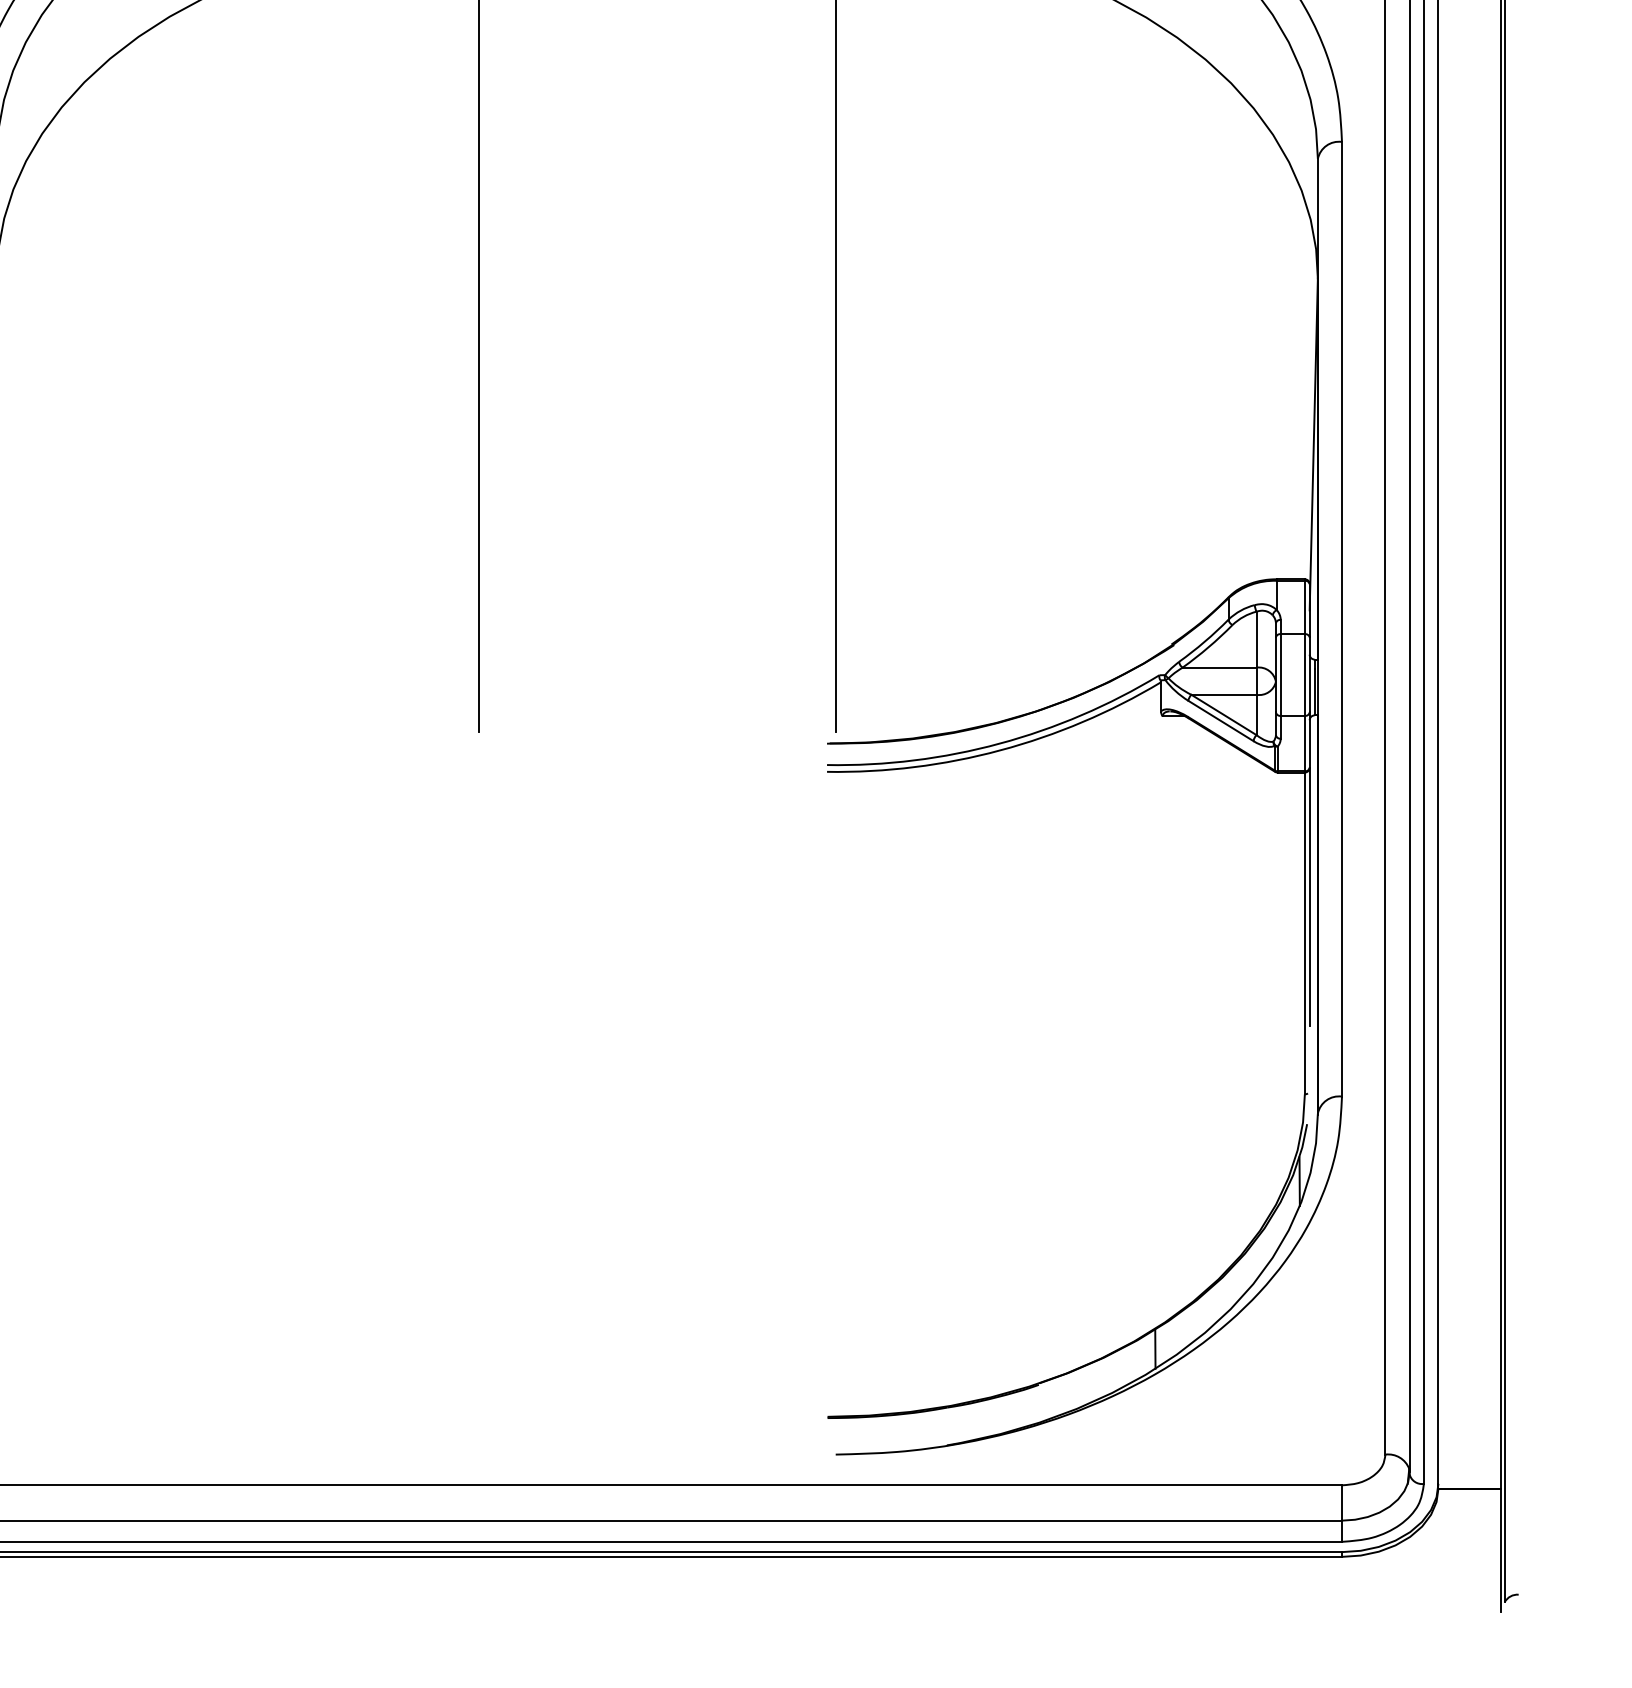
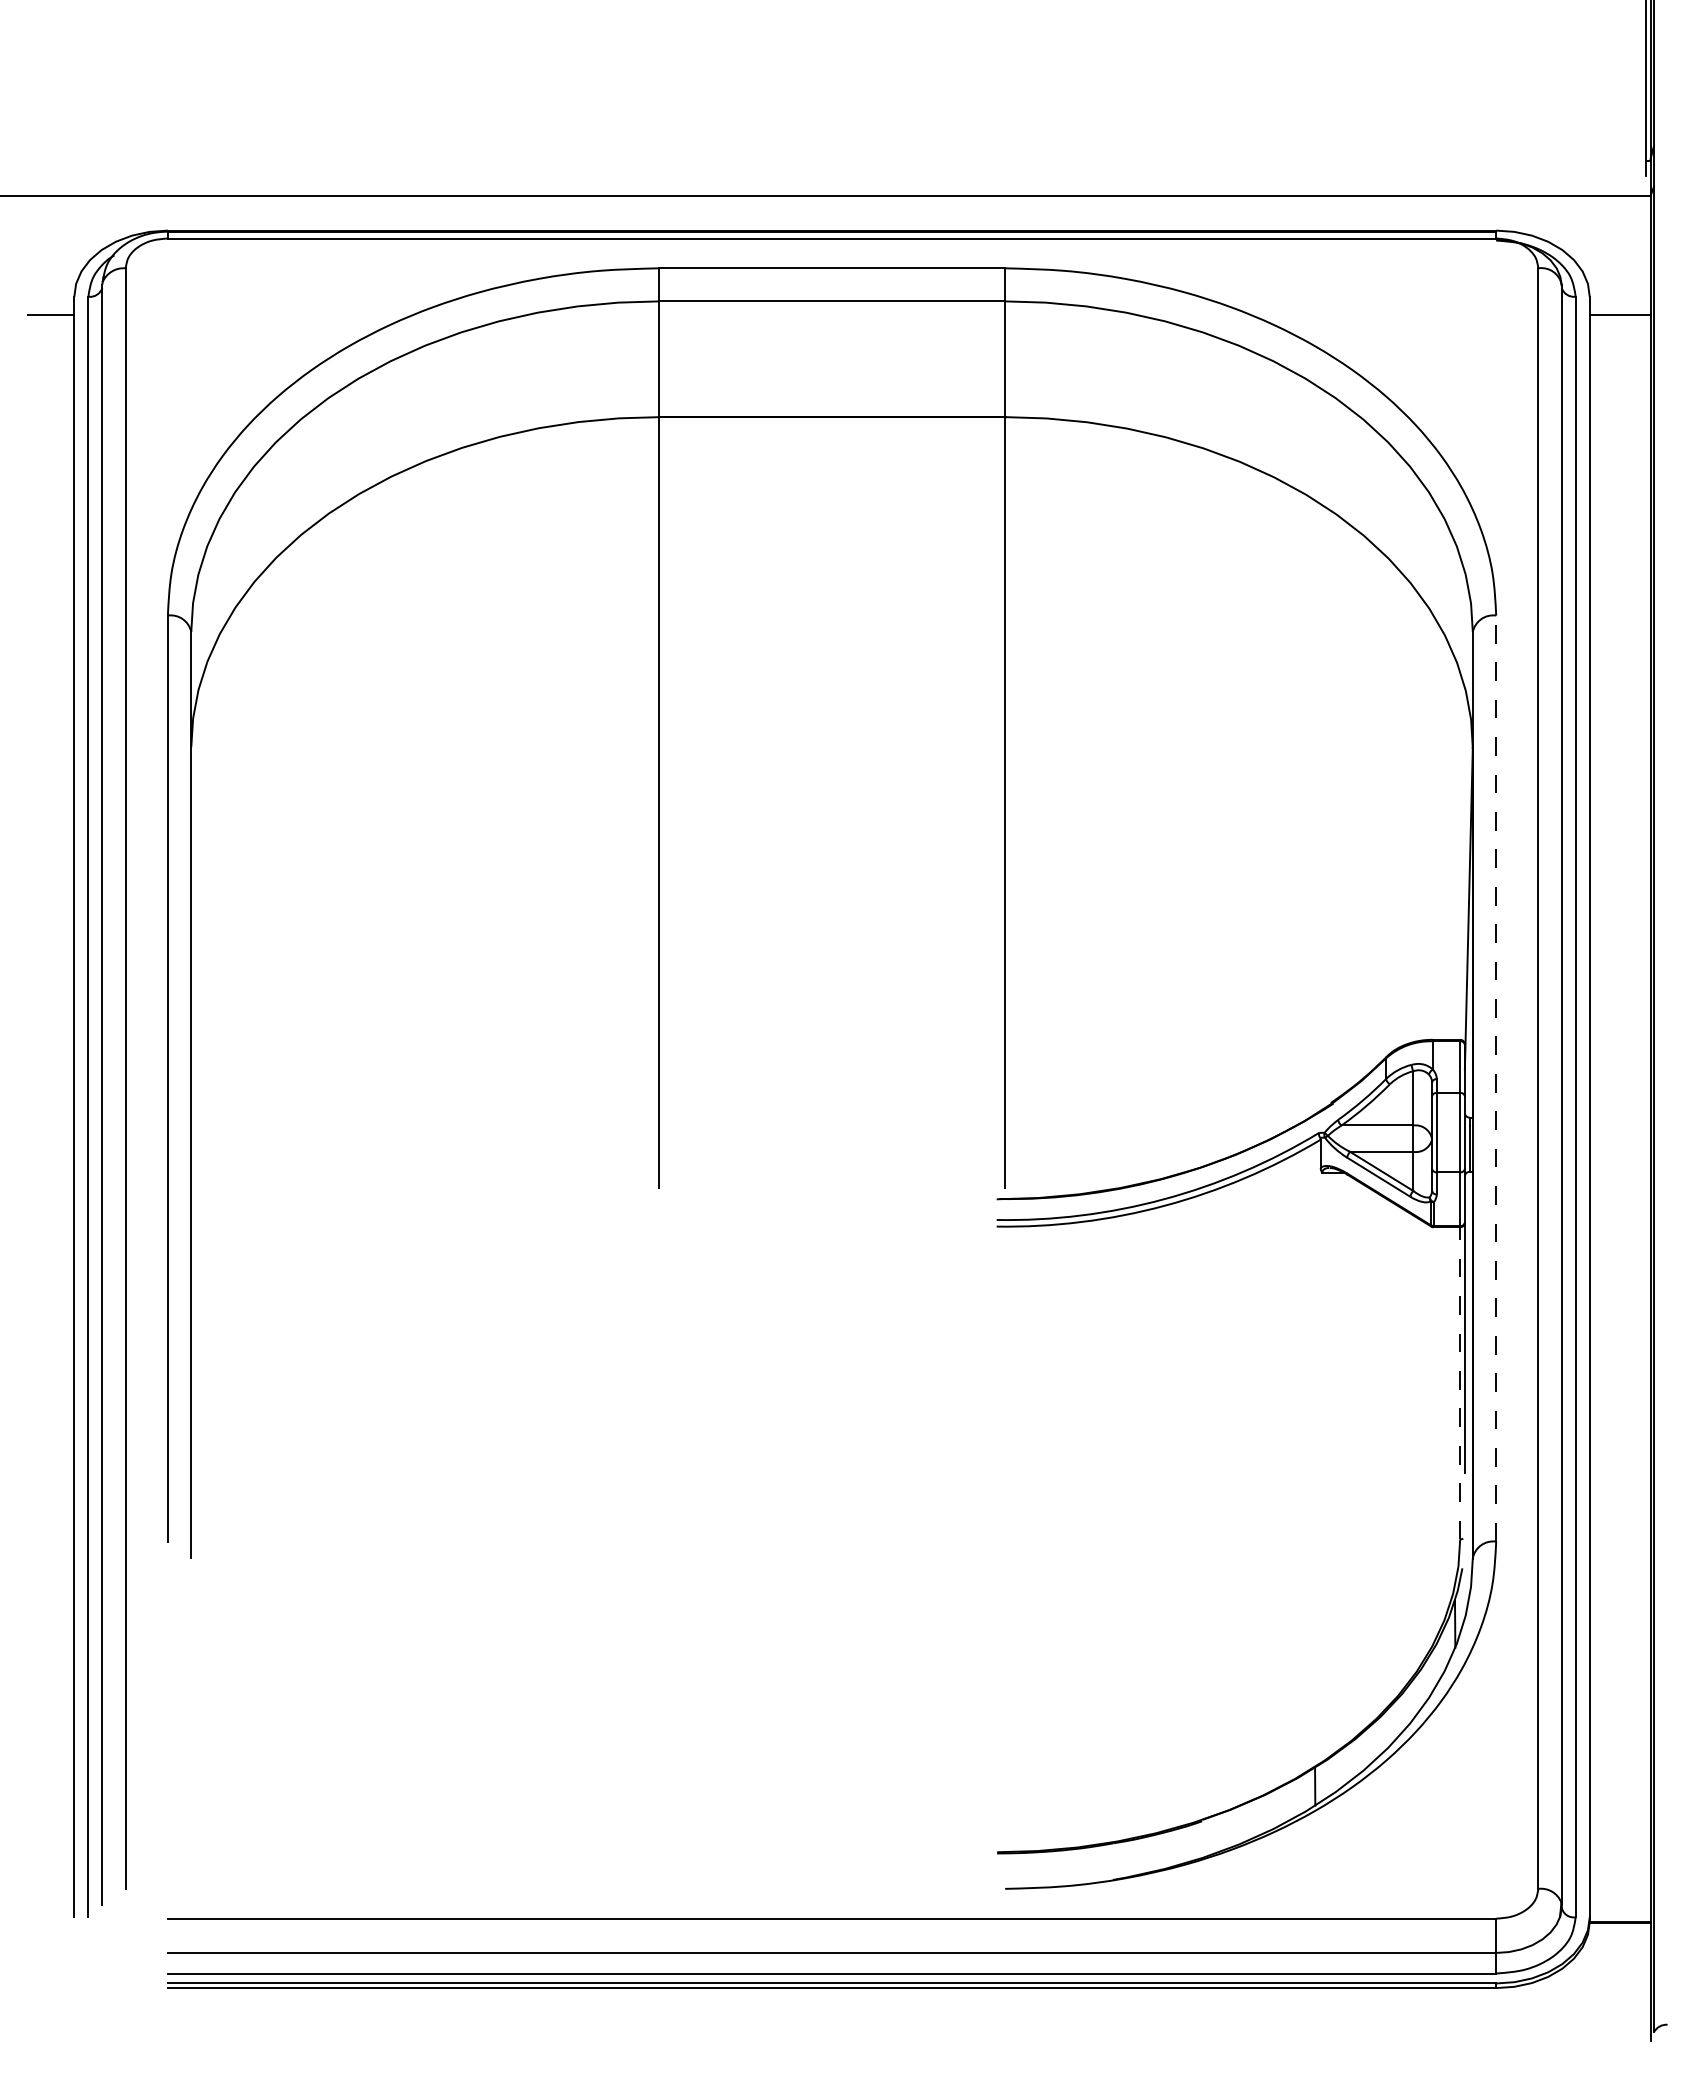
line: (1342, 619) -> (1496, 1078), solid -> dashed
line: (1305, 932) -> (1460, 1382), solid -> dashed

